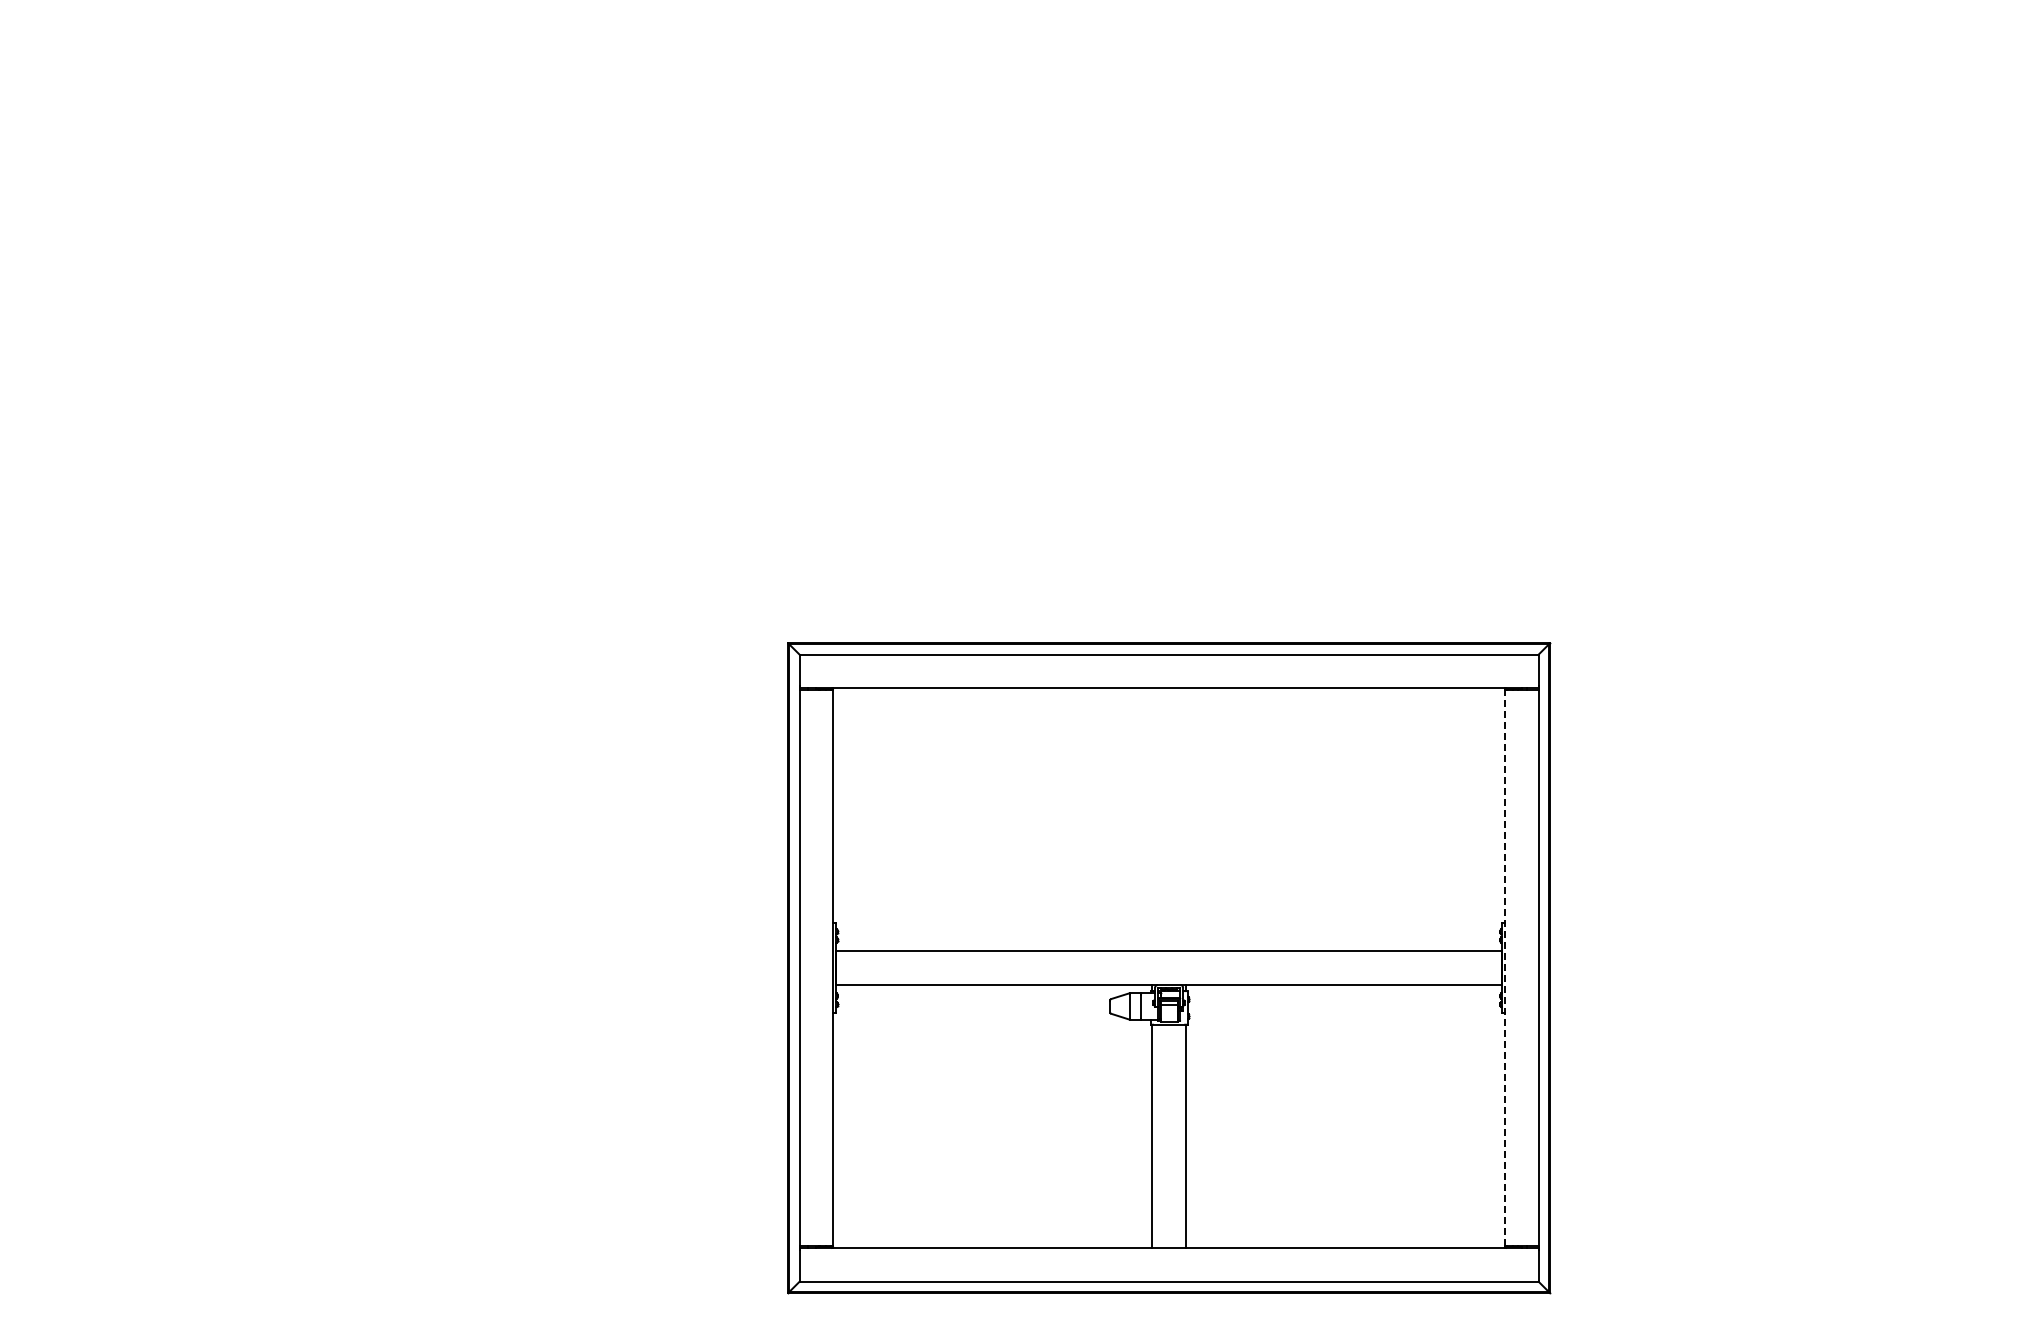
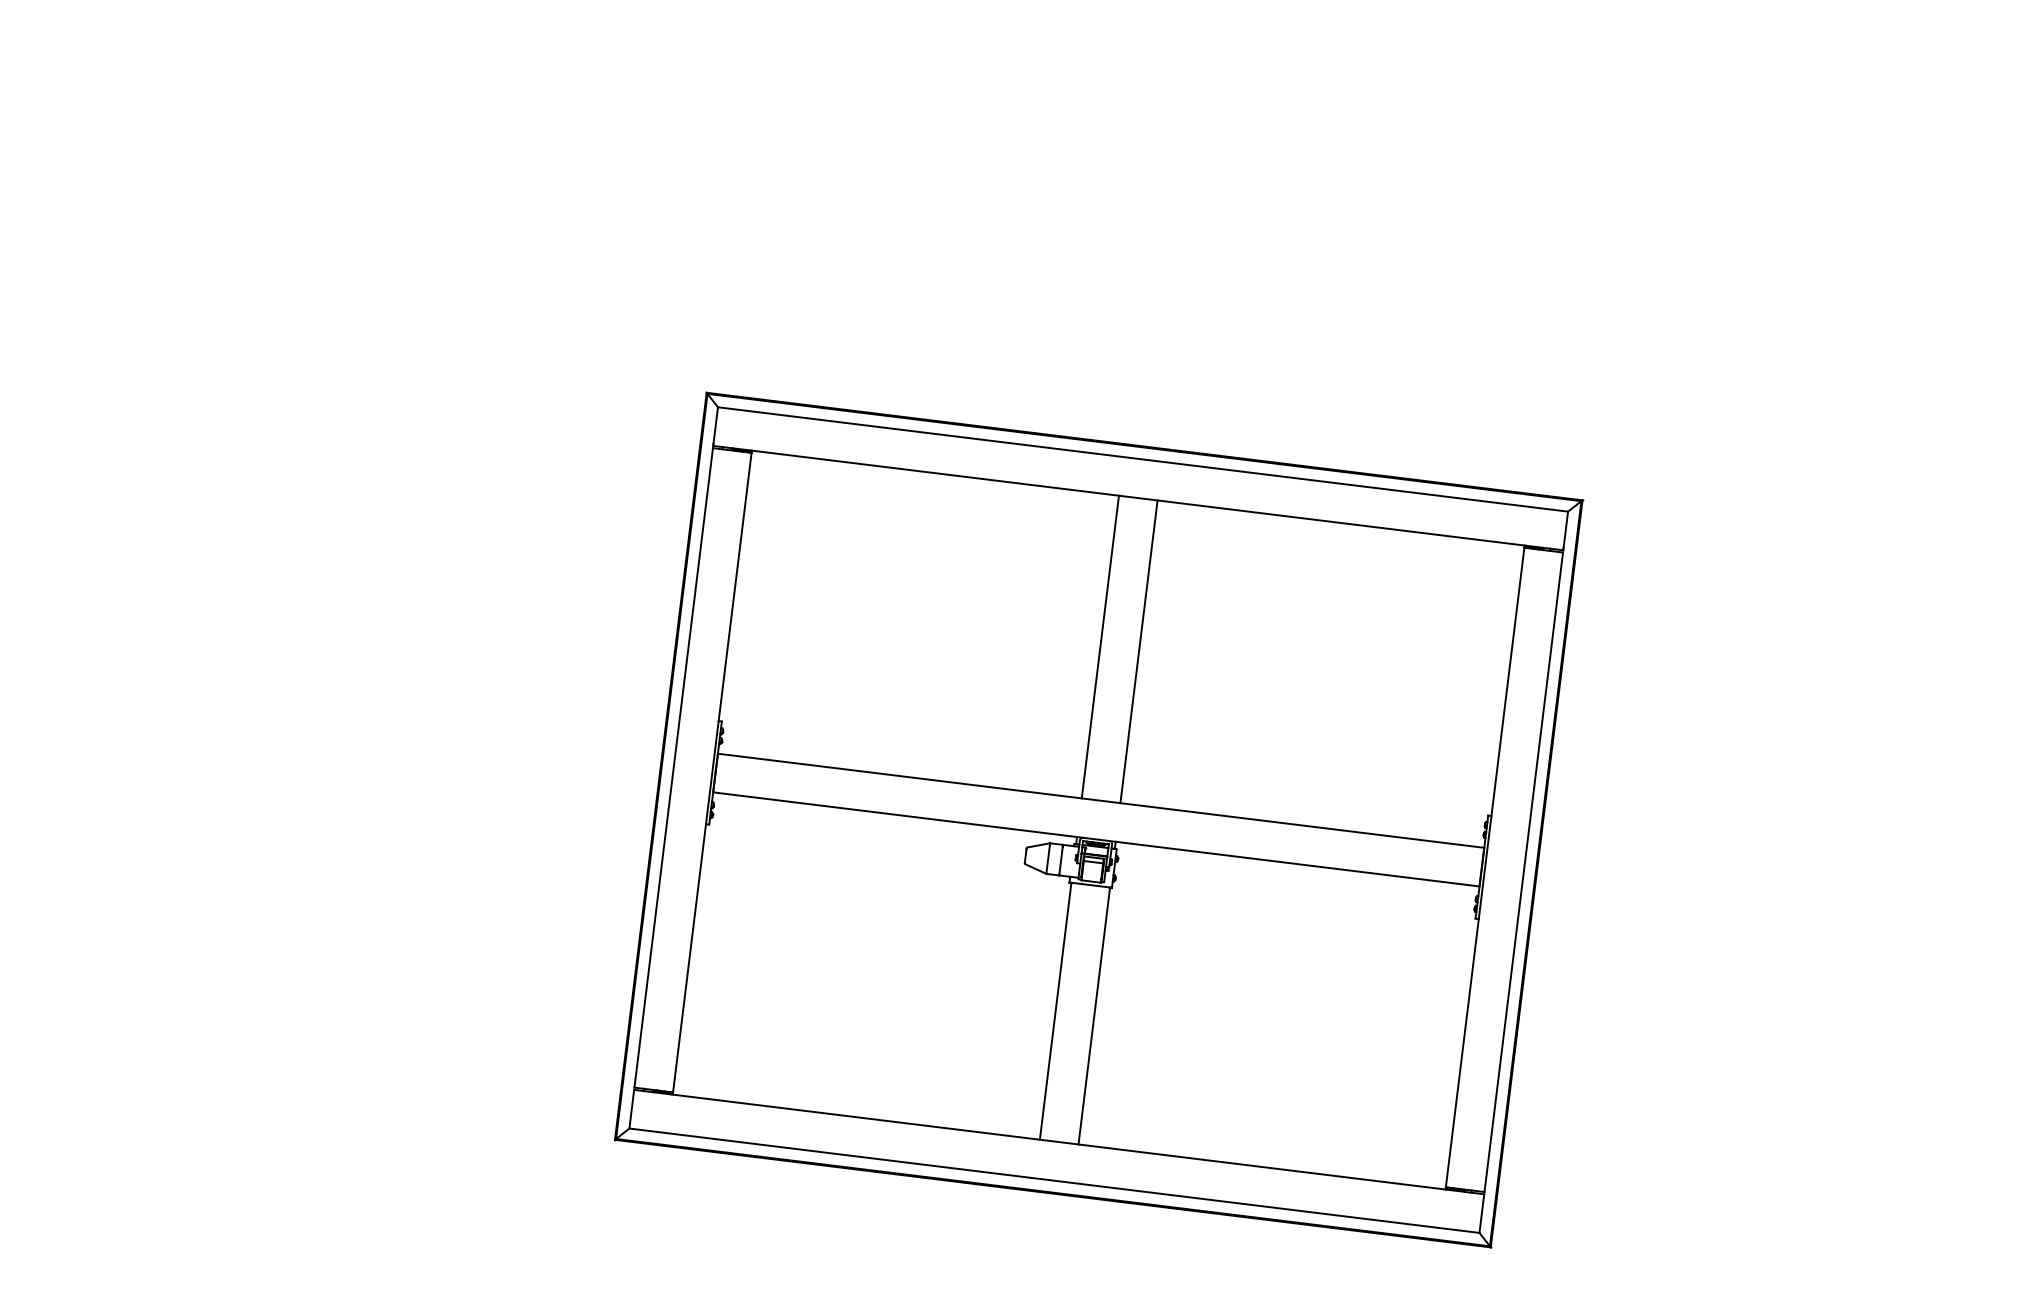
line: (1152, 819) -> (1100, 646), added
line: (1185, 819) -> (1138, 651), added
line: (1505, 968) -> (1485, 867), dashed -> solid

